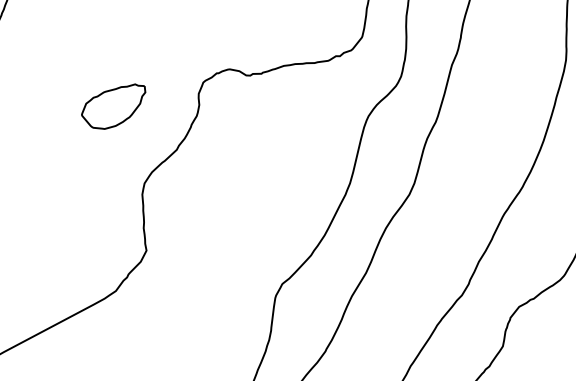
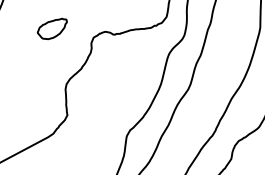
part: (111, 105) -> (51, 28), moved

